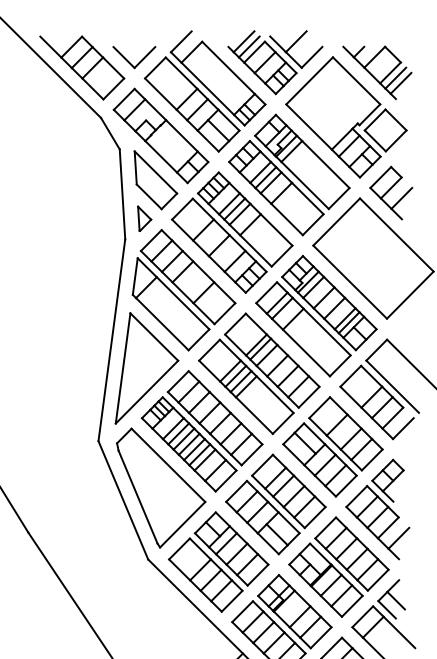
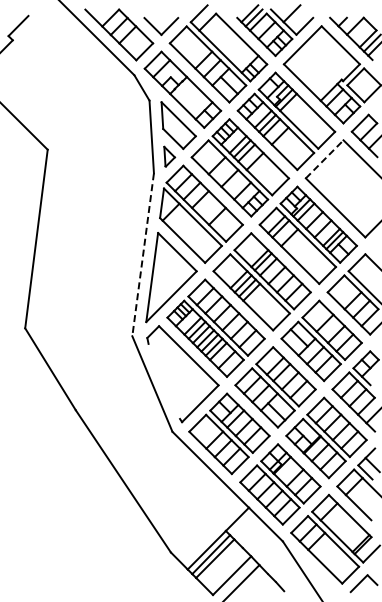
line: (336, 222) -> (324, 159), solid -> dashed
line: (112, 341) -> (143, 255), solid -> dashed
line: (138, 495) -> (164, 380), removed

